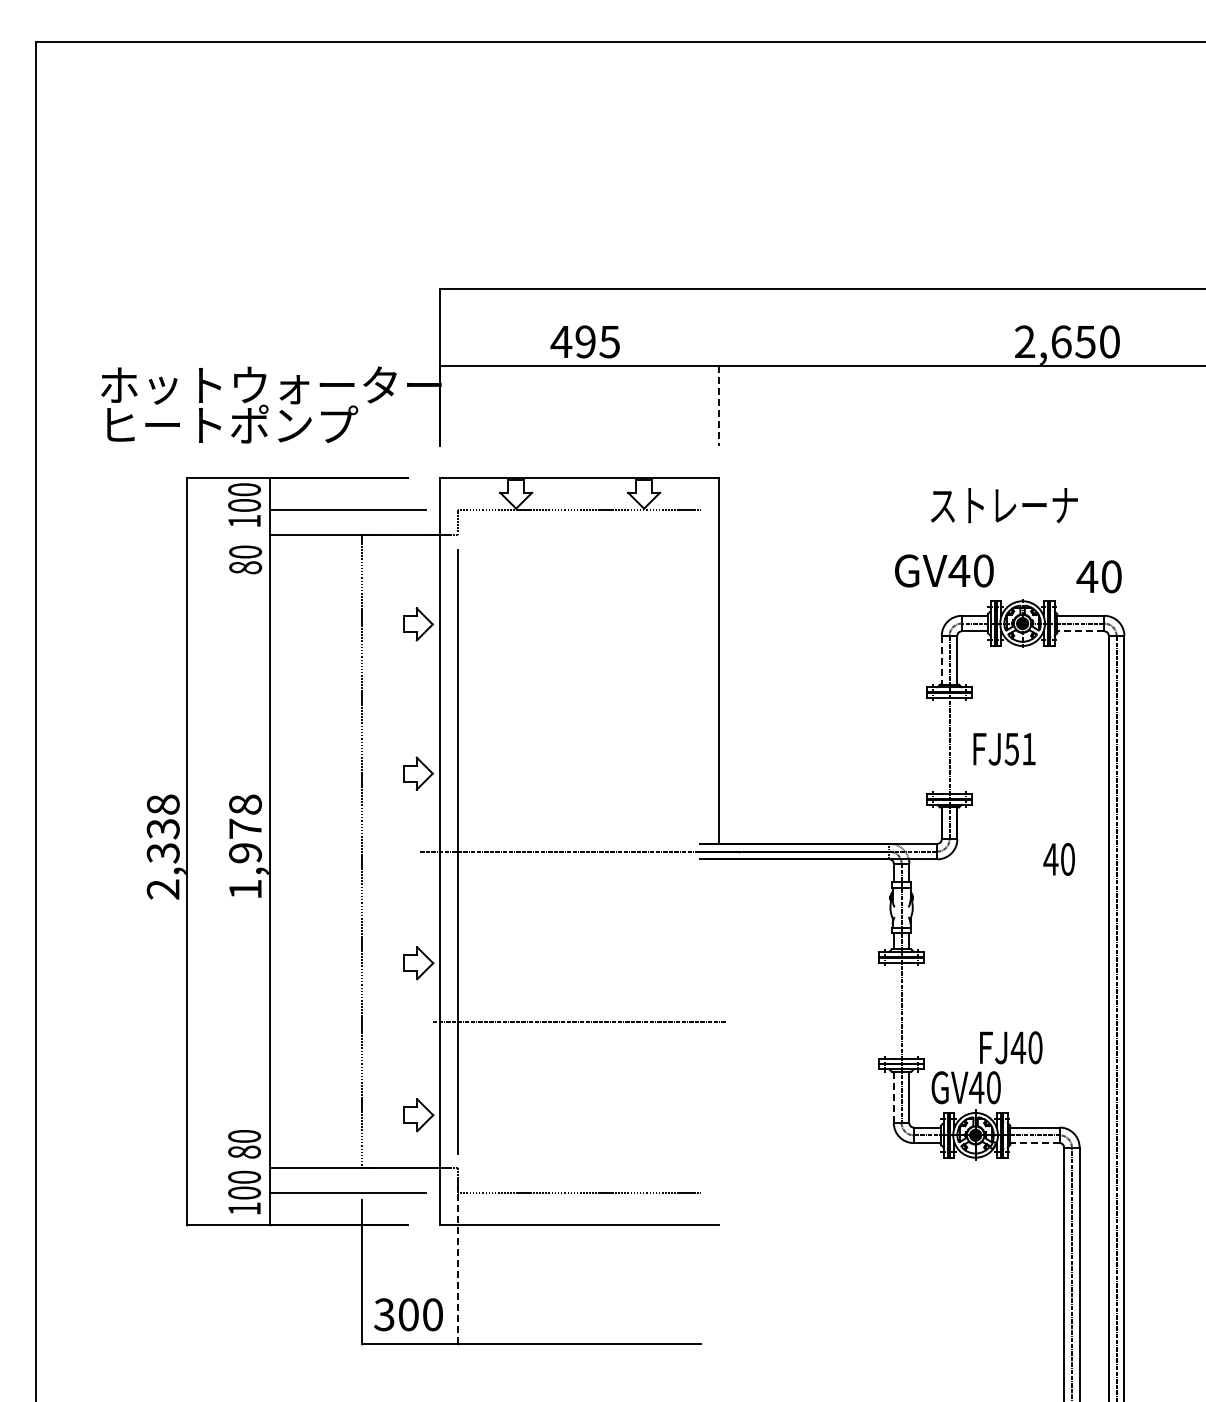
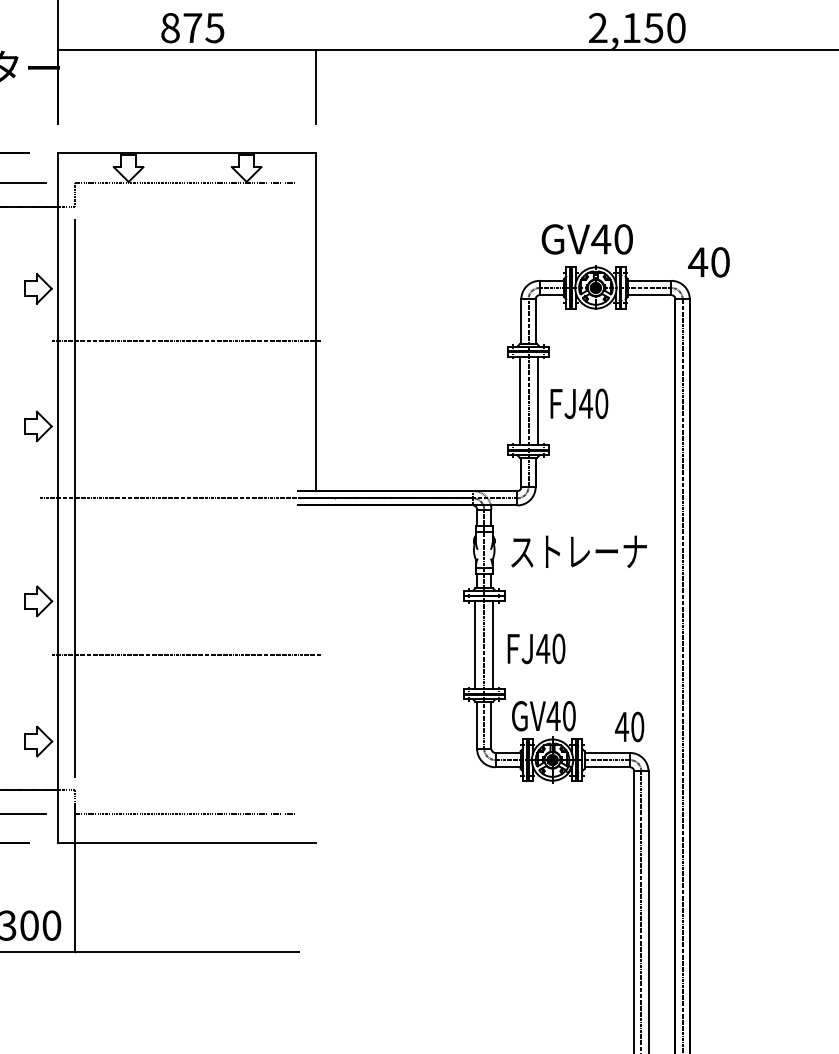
text: (572, 341) -> (180, 27), 495 -> 875
text: (1061, 341) -> (631, 27), 2,650 -> 2,150
line: (719, 405) -> (316, 86), dashed -> solid
text: (1004, 505) -> (579, 551), moved
text: (944, 570) -> (587, 239), moved
text: (1098, 576) -> (708, 262), moved
line: (1080, 631) -> (649, 295), dashed -> solid
line: (941, 660) -> (521, 322), dashed -> solid
line: (579, 681) -> (187, 341), added
line: (939, 746) -> (519, 401), added
line: (959, 746) -> (537, 401), added
text: (1019, 748) -> (593, 403), FJ51 -> FJ40
text: (1058, 859) -> (629, 727), moved
line: (891, 1010) -> (474, 644), added
line: (911, 1010) -> (493, 644), added
text: (1011, 1047) -> (536, 648), moved
line: (893, 1097) -> (476, 725), dashed -> solid
line: (1035, 1143) -> (607, 767), dashed -> solid
line: (458, 1264) -> (75, 879), dashed -> solid

